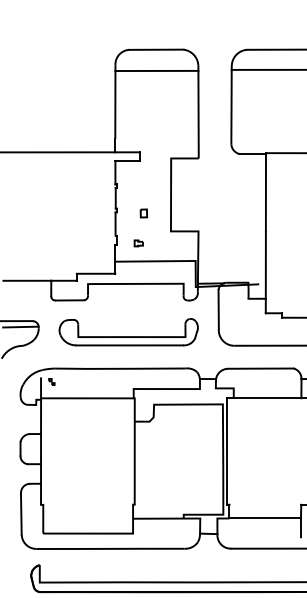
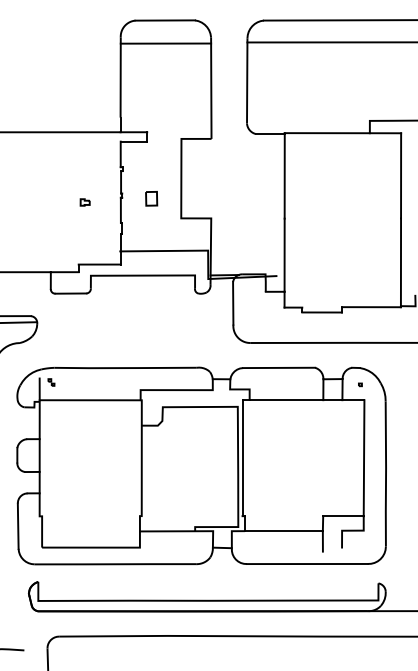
part: (143, 213) -> (151, 198), size x1.6
part: (138, 243) -> (84, 202), moved
part: (128, 331) -> (134, 327), removed

